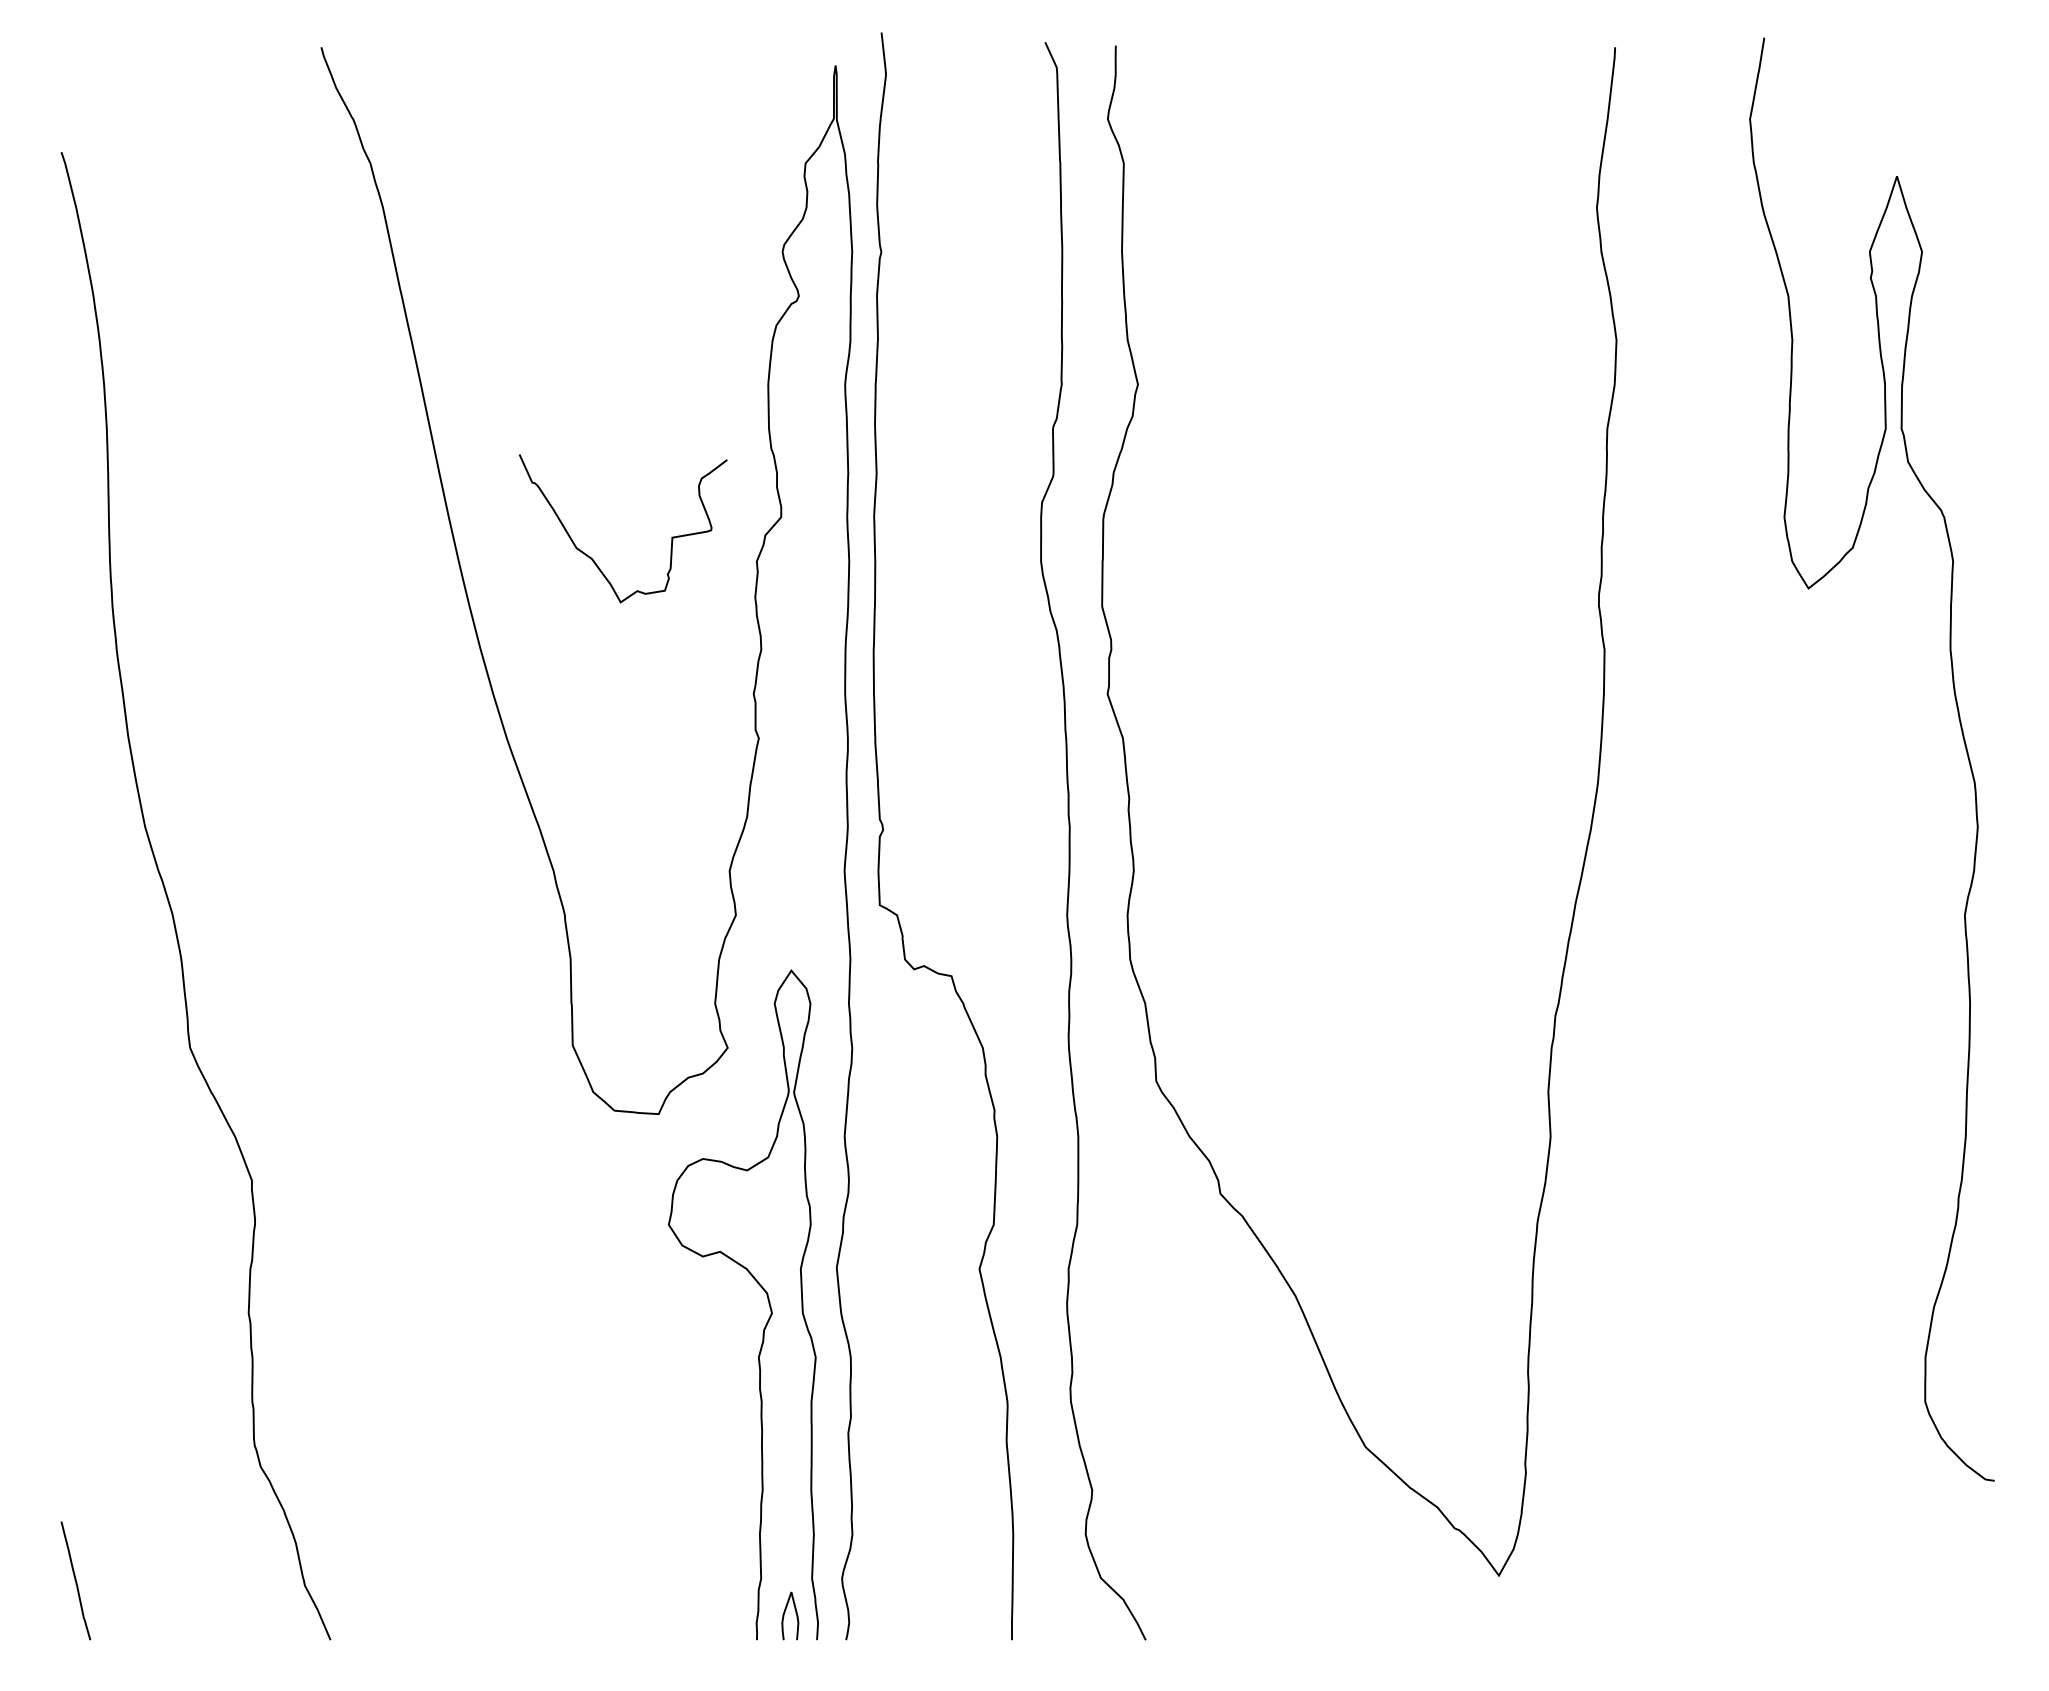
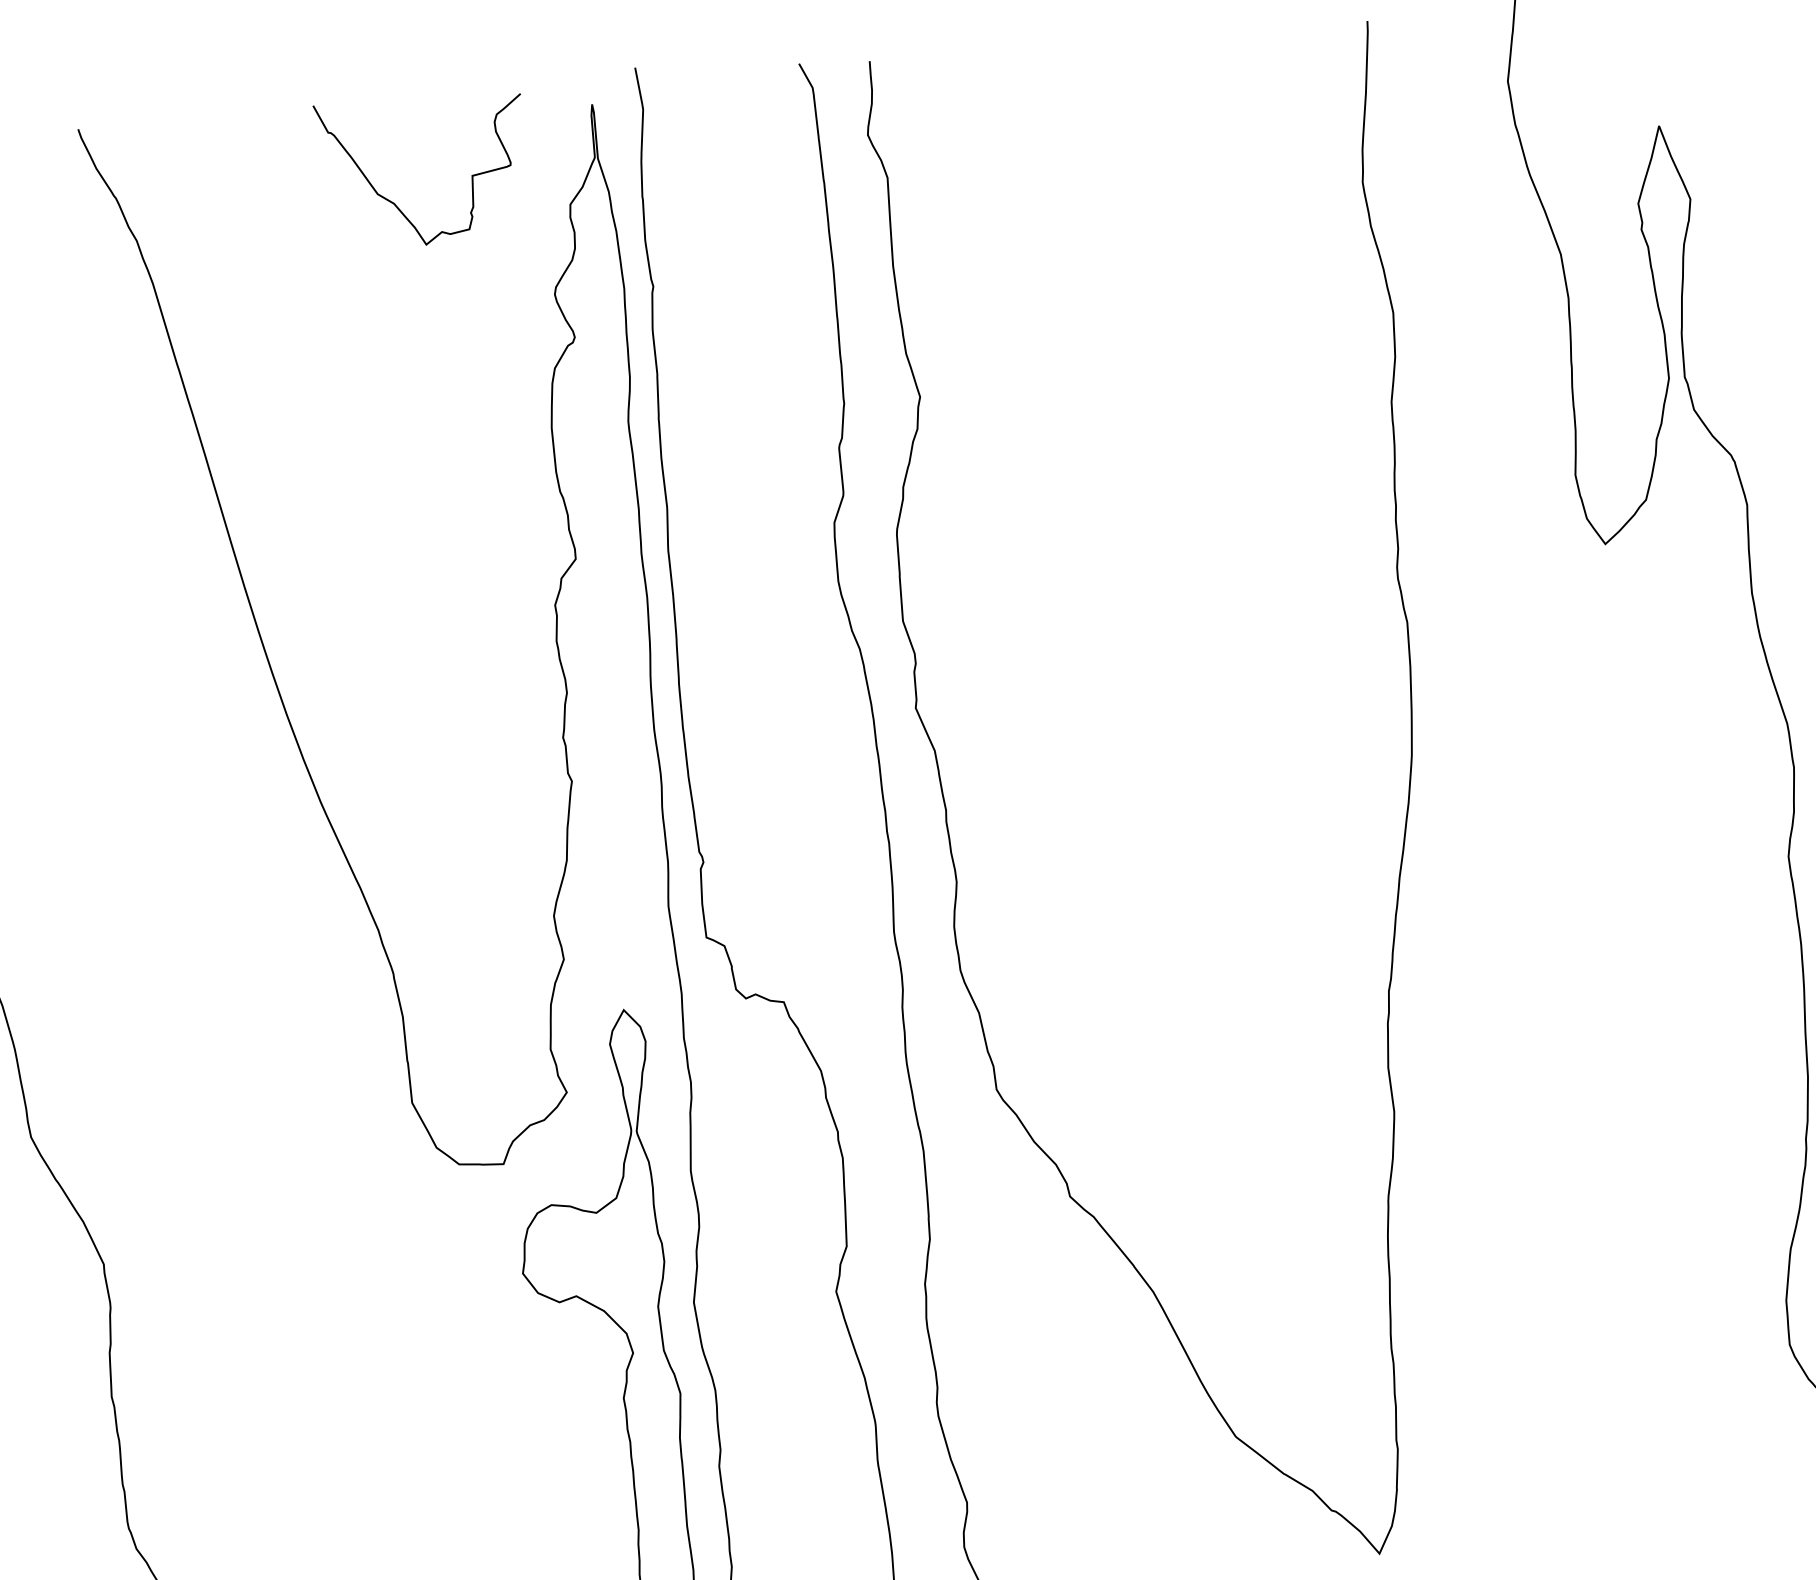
curve: (592, 558) -> (394, 203), moved

